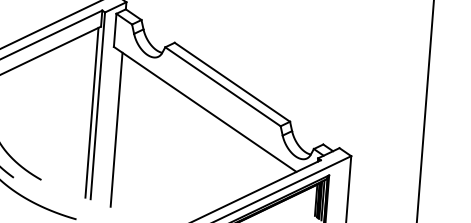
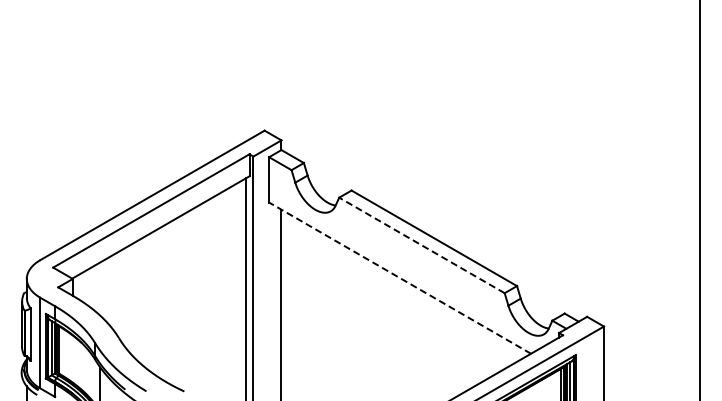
line: (222, 86) -> (421, 245), solid -> dashed
line: (204, 108) -> (399, 277), solid -> dashed

